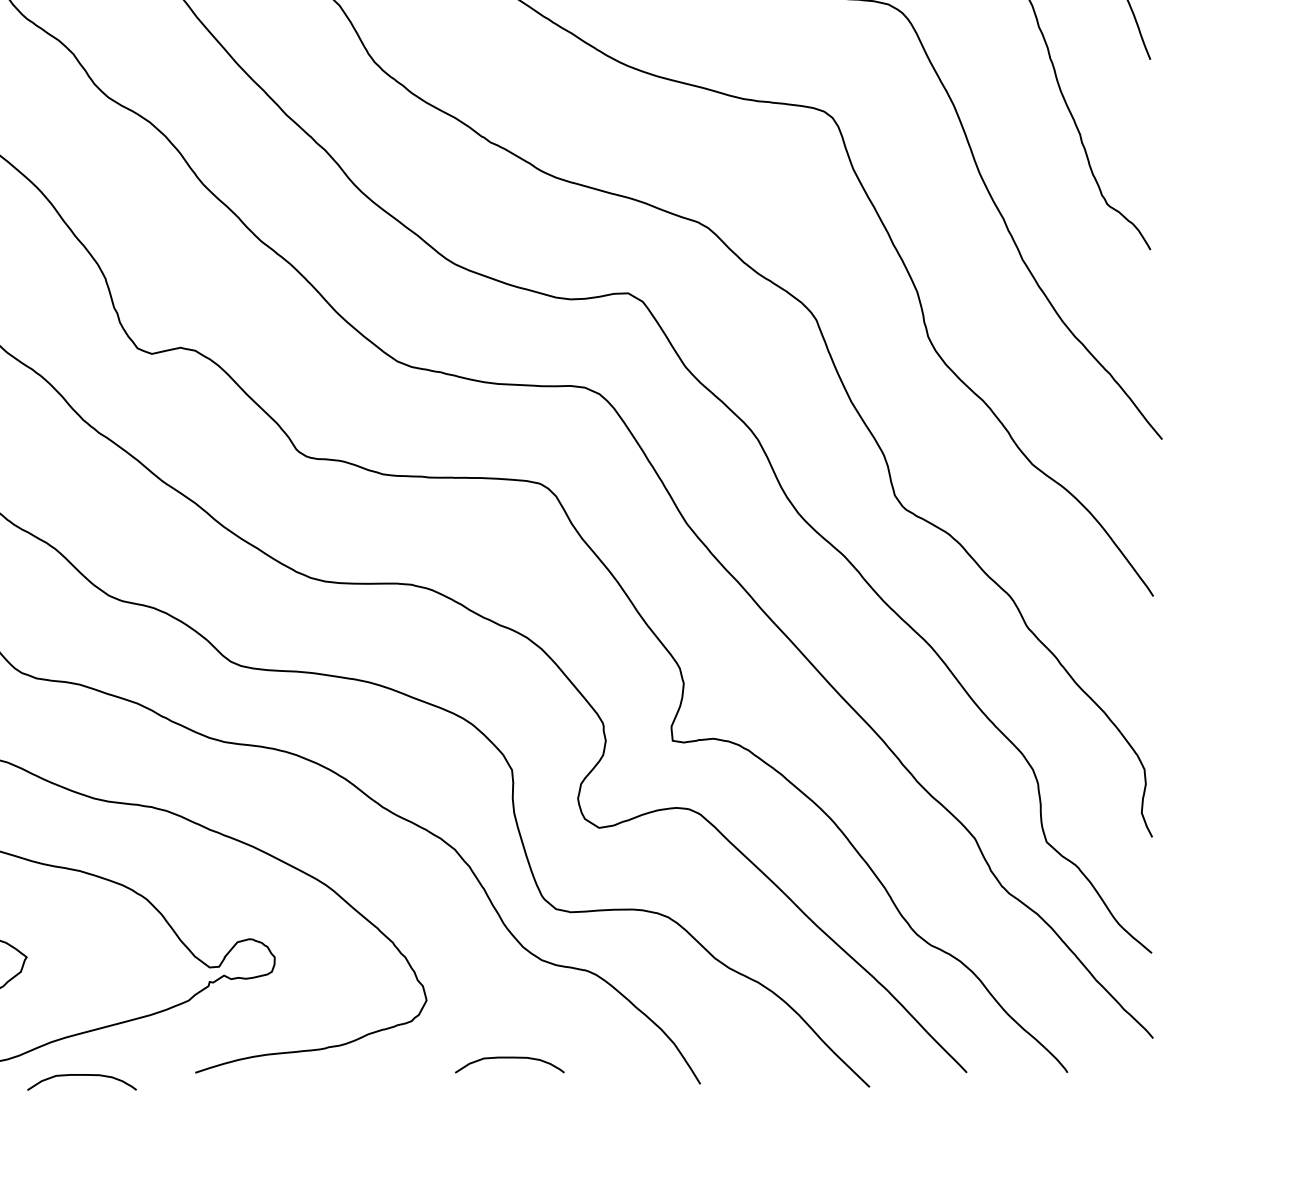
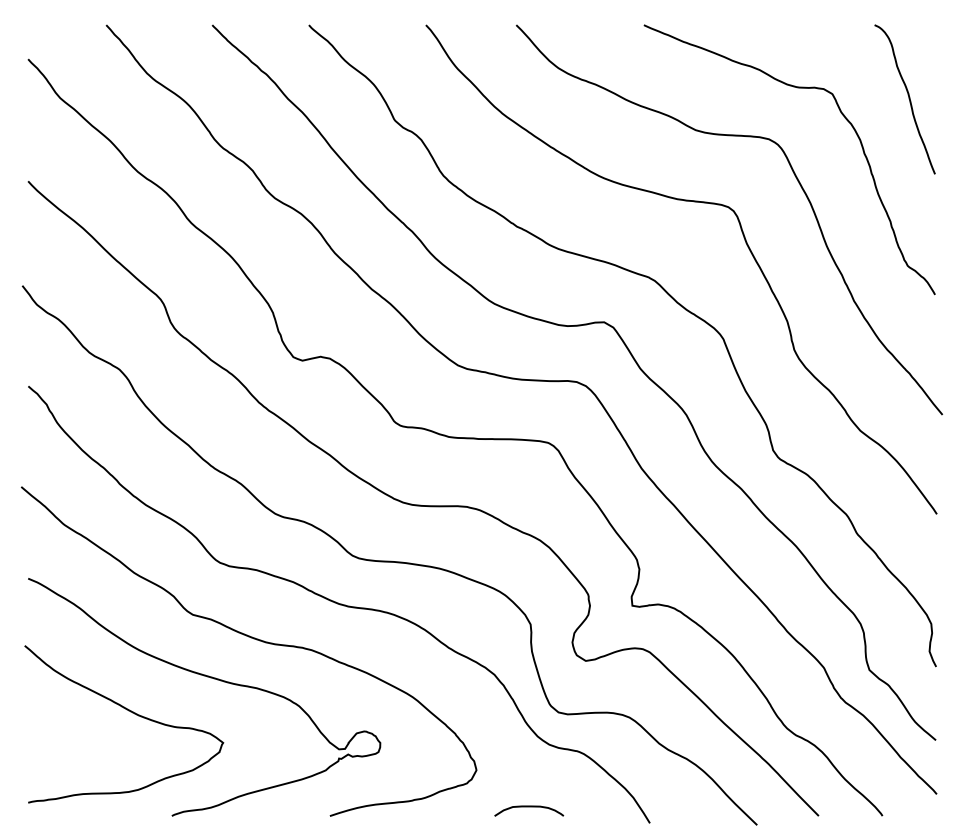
curve: (82, 1076) -> (258, 818), removed

